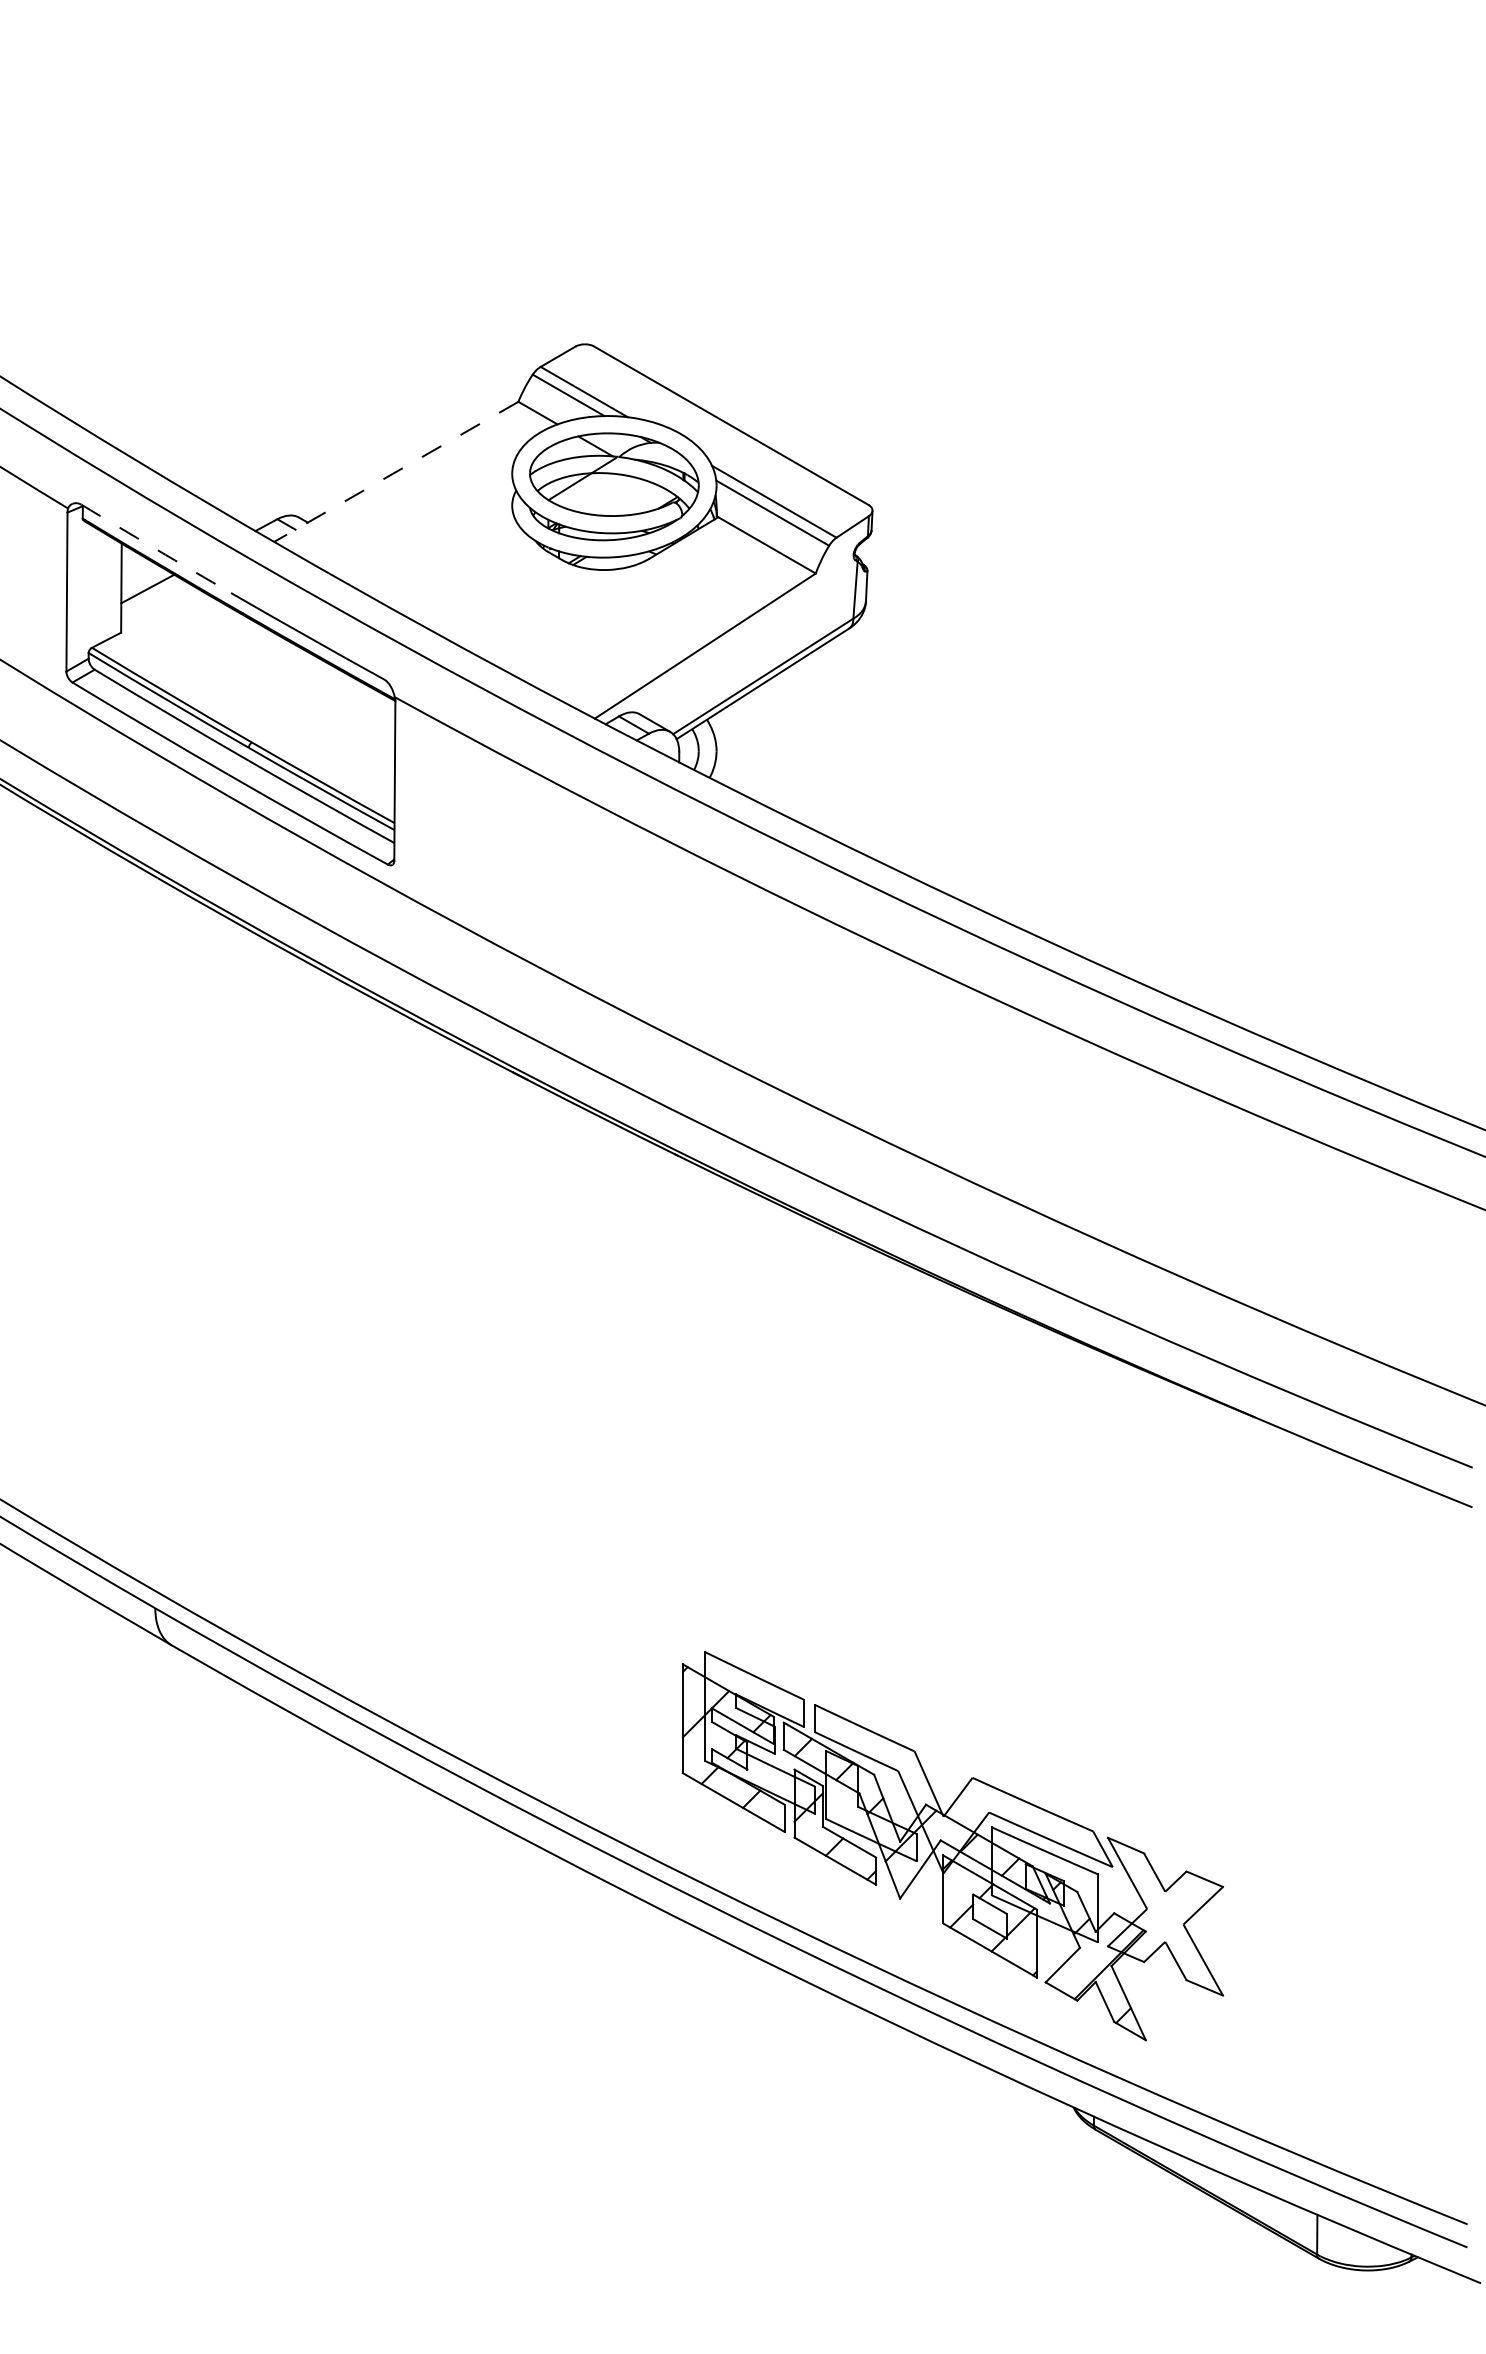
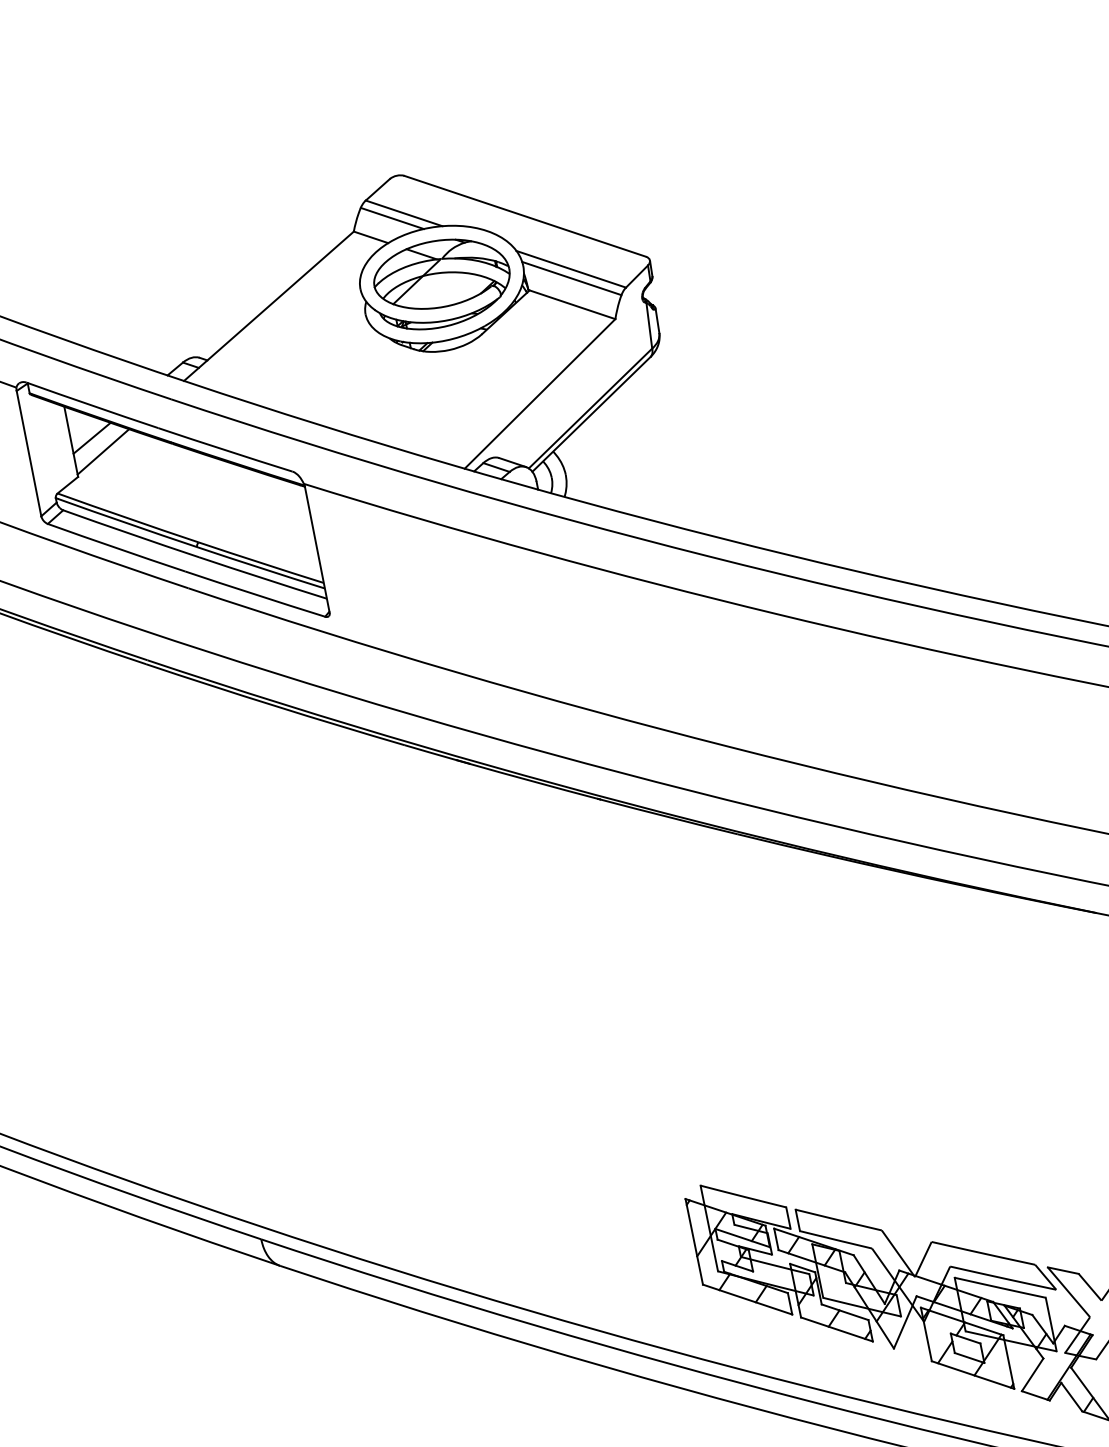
line: (396, 471) -> (269, 305), dashed -> solid
arc: (156, 549) -> (92, 405), dashed -> solid
line: (158, 608) -> (103, 451), added

